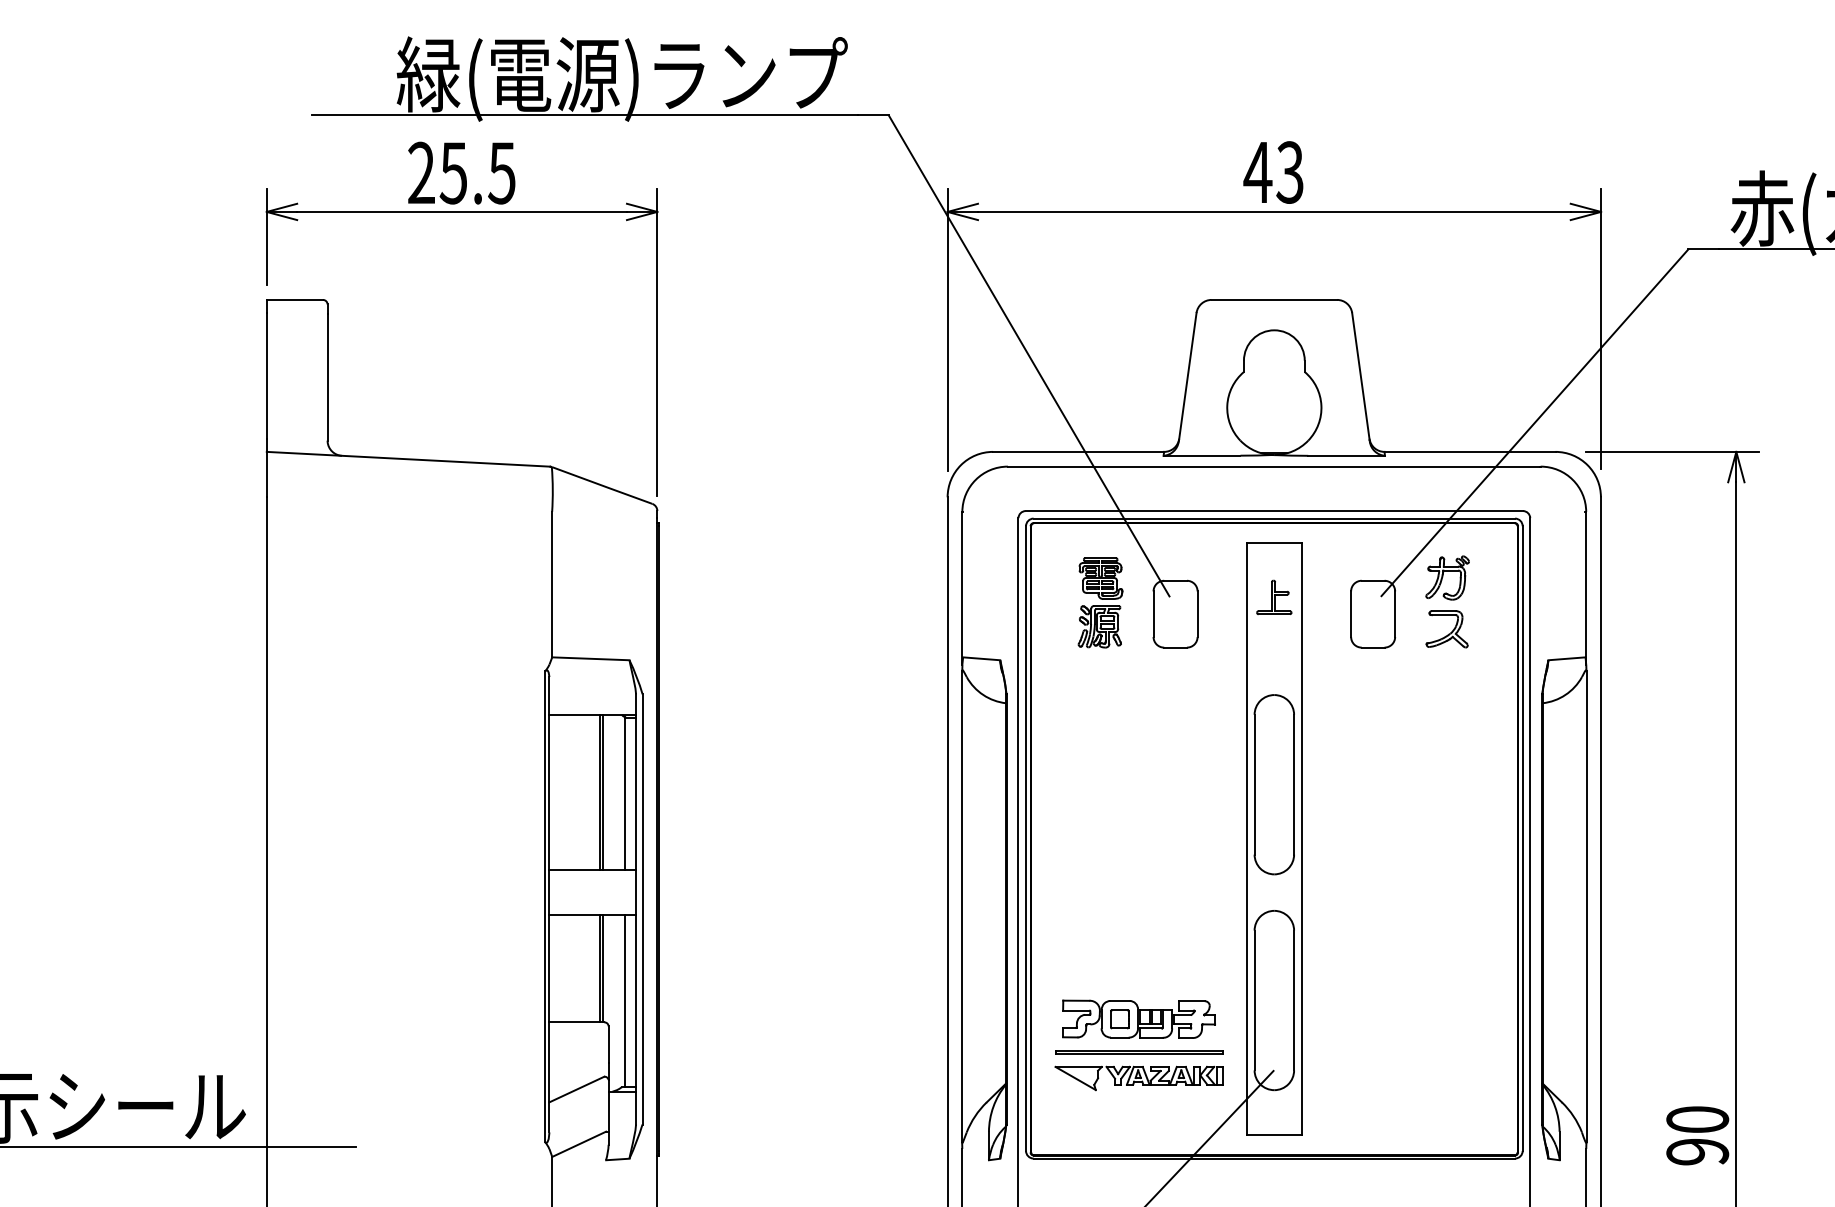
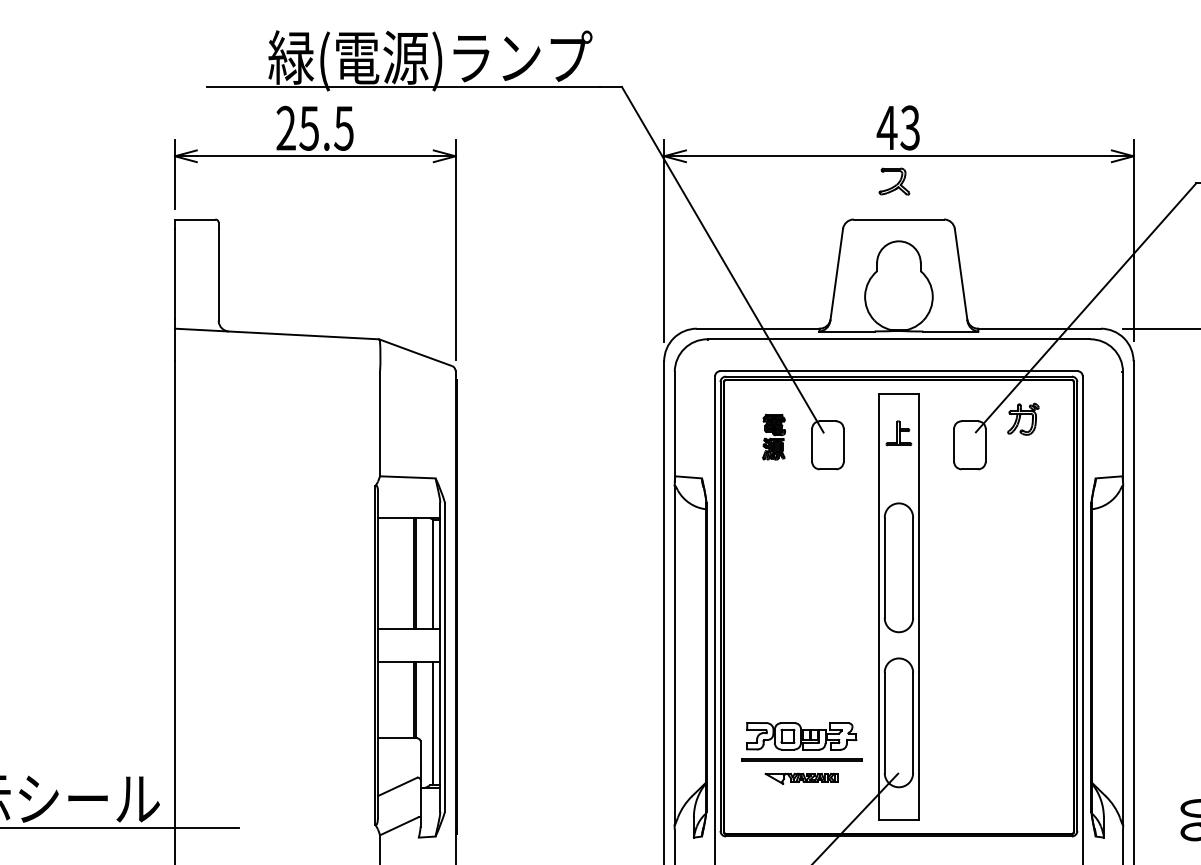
part: (1100, 602) -> (774, 436), size x0.7
part: (1446, 629) -> (894, 181), moved
part: (1138, 1078) -> (801, 778), size x0.6

